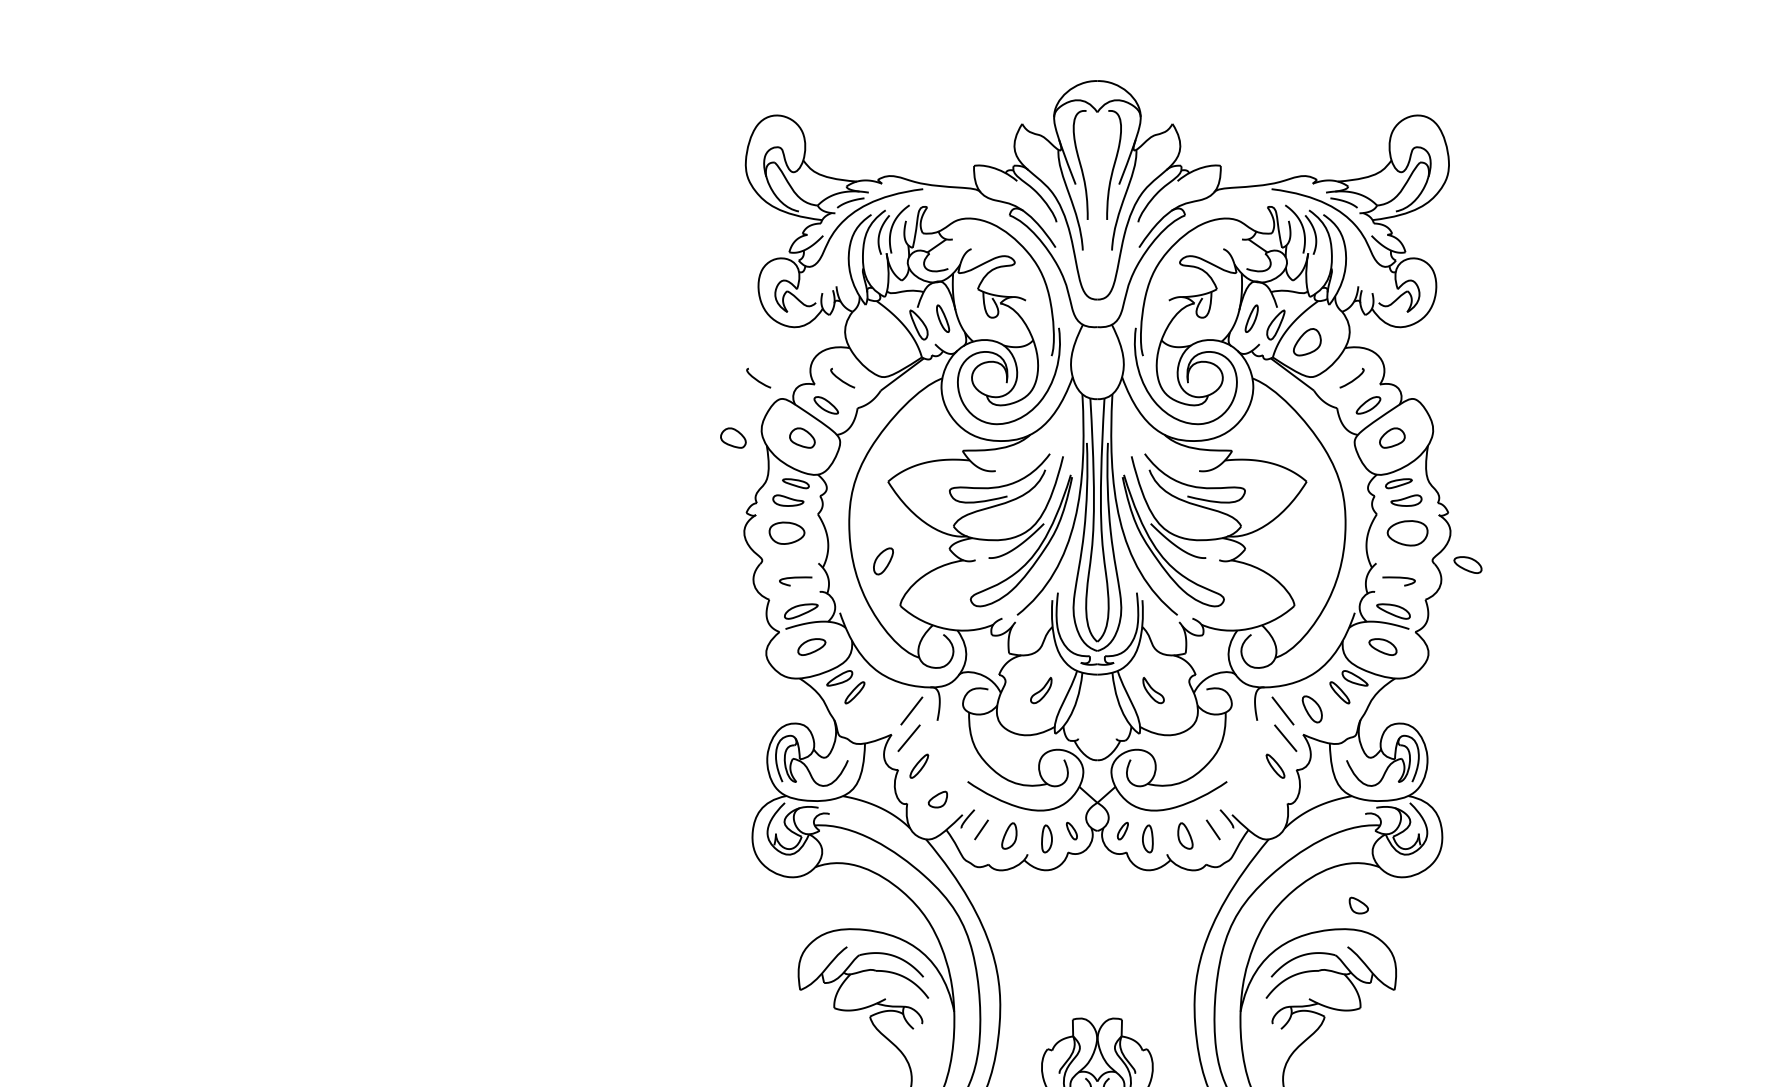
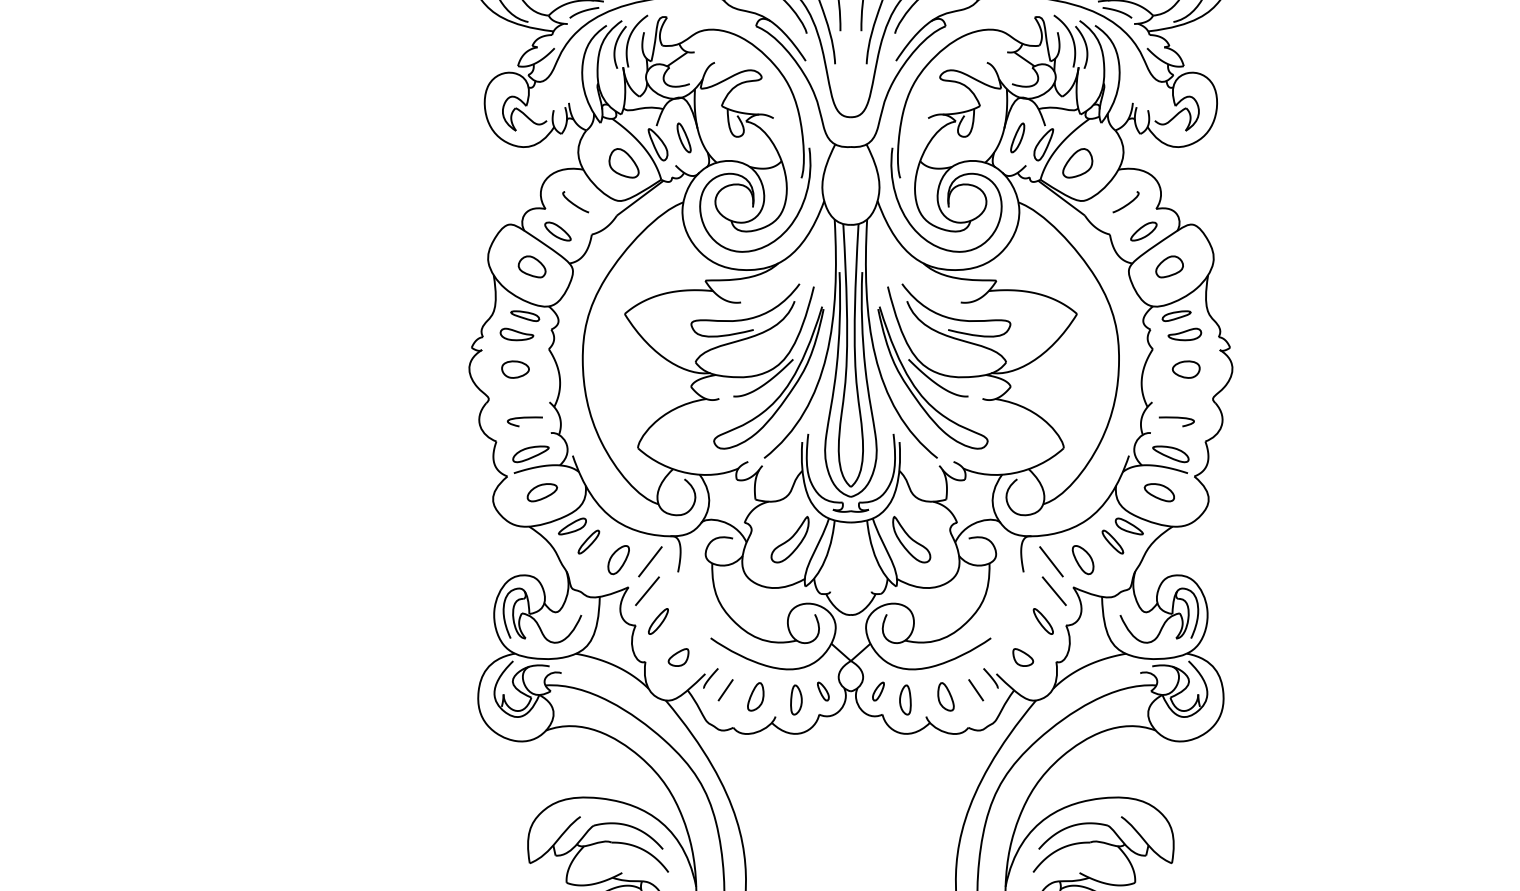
part: (887, 342) -> (624, 163), added
curve: (756, 378) -> (482, 202), removed
part: (733, 437) -> (457, 266), removed
part: (786, 532) -> (514, 368), size x0.71
part: (1407, 532) -> (1185, 368), size x0.62
part: (883, 561) -> (618, 560), moved
part: (1467, 564) -> (1250, 403), removed
part: (1041, 690) -> (790, 539), size x1.67
part: (1153, 690) -> (911, 539), size x1.67
part: (1358, 905) -> (1022, 657), moved

